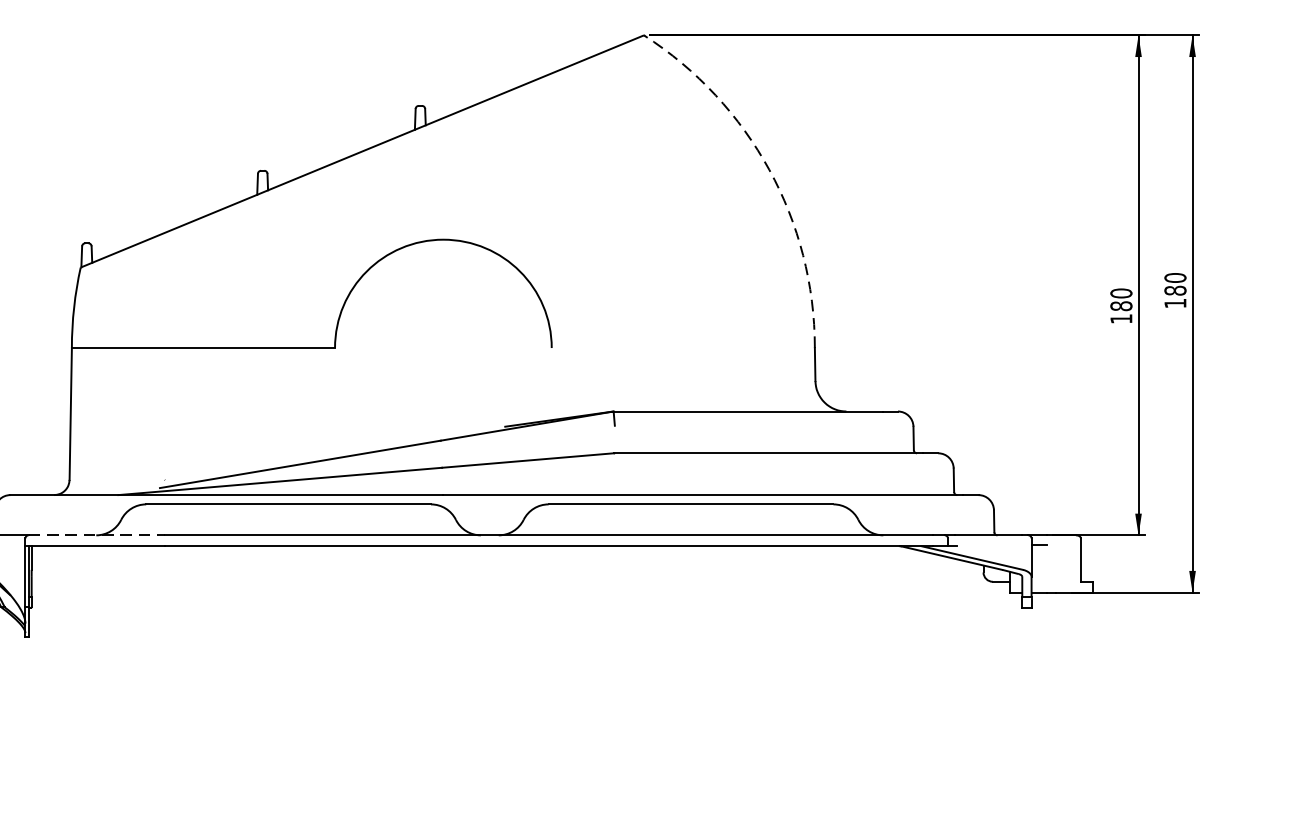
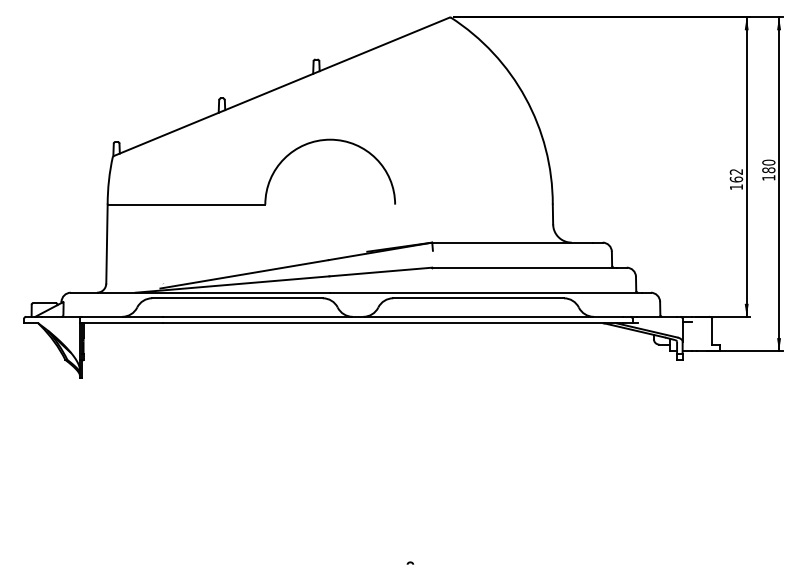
arc: (769, 169) -> (525, 97), dashed -> solid
text: (1121, 299) -> (736, 175), 180 -> 162
line: (96, 534) -> (122, 316), dashed -> solid

